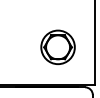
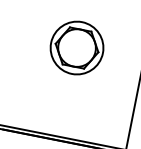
part: (57, 46) -> (76, 46), moved

